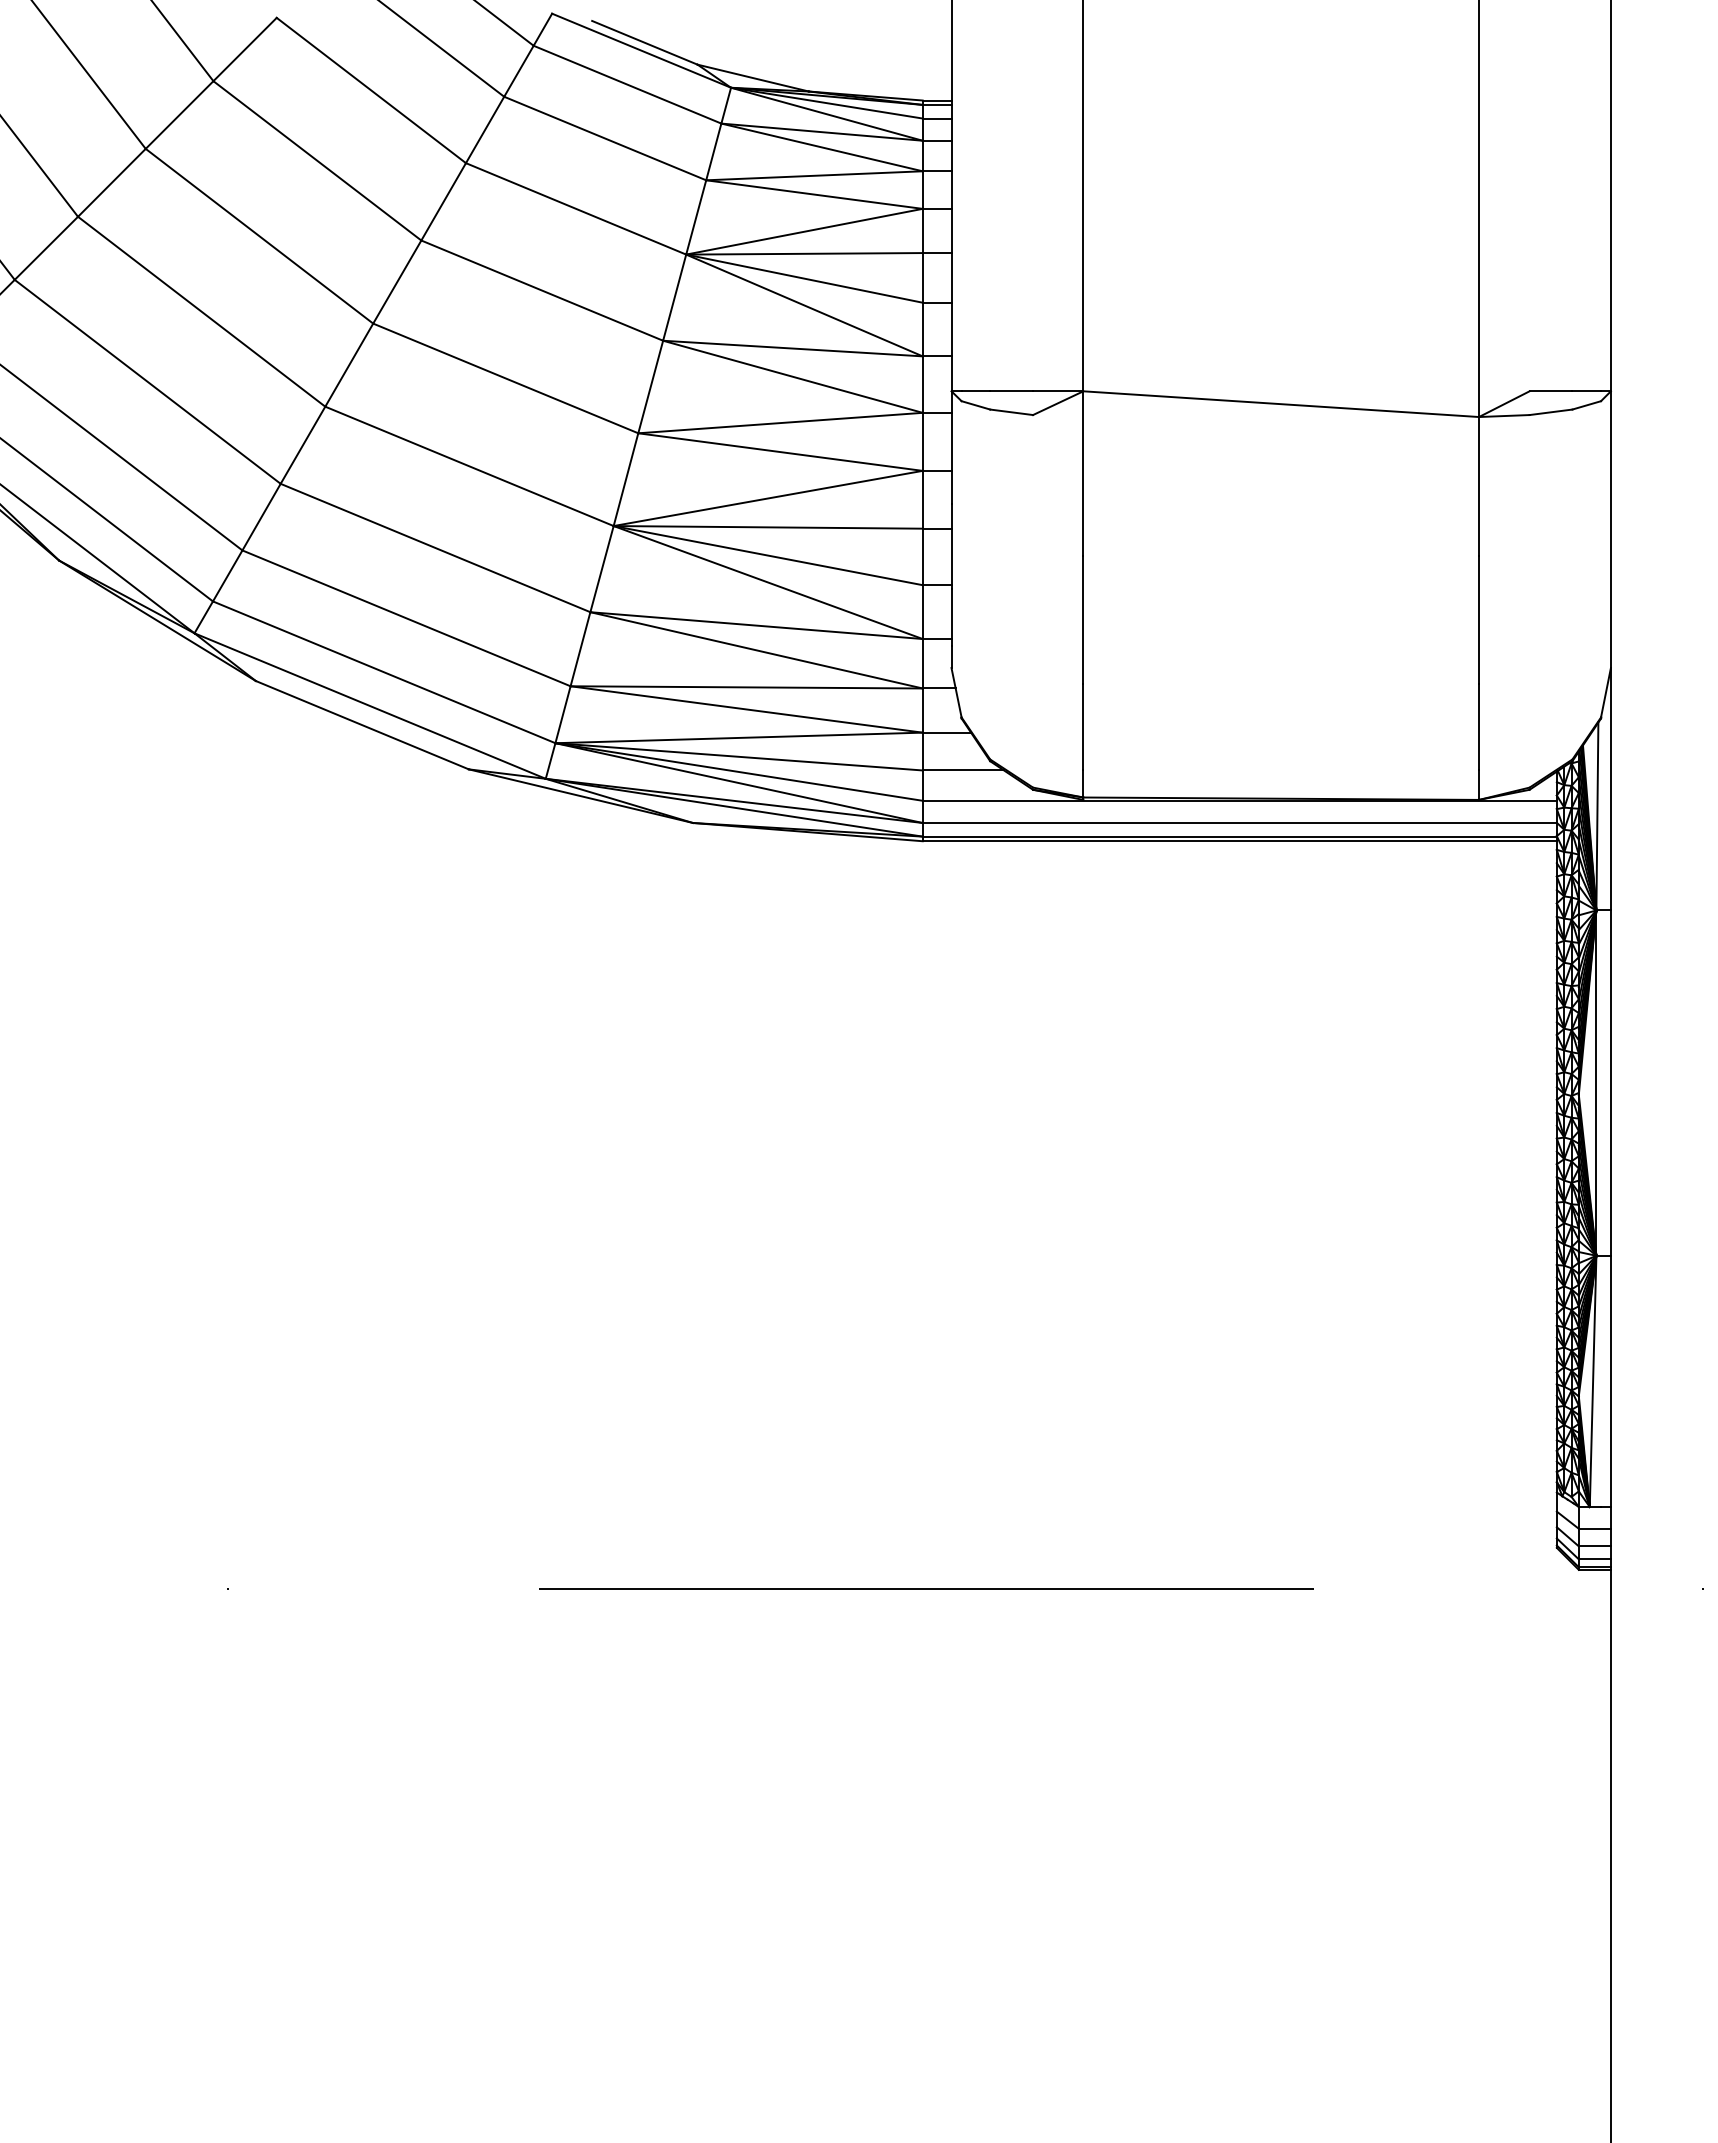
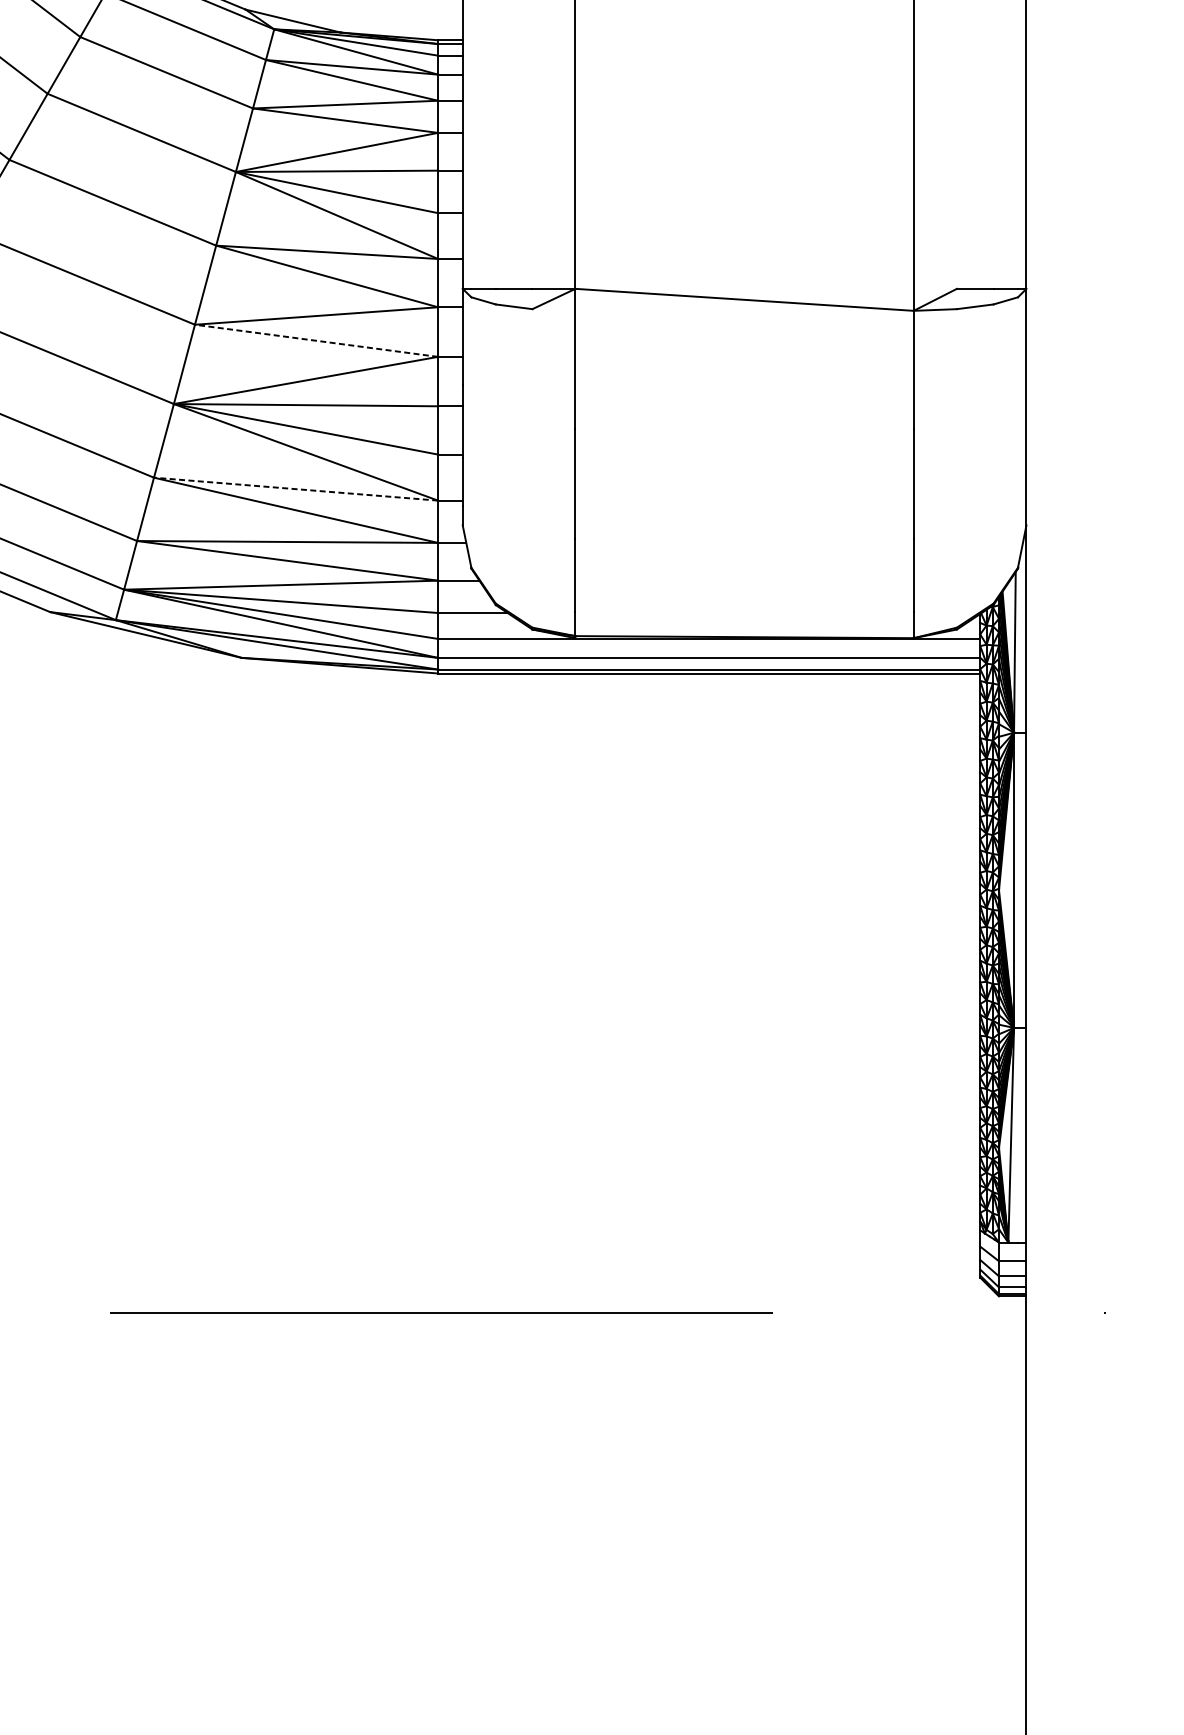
line: (780, 452) -> (316, 341), solid -> dashed
line: (756, 625) -> (296, 489), solid -> dashed

